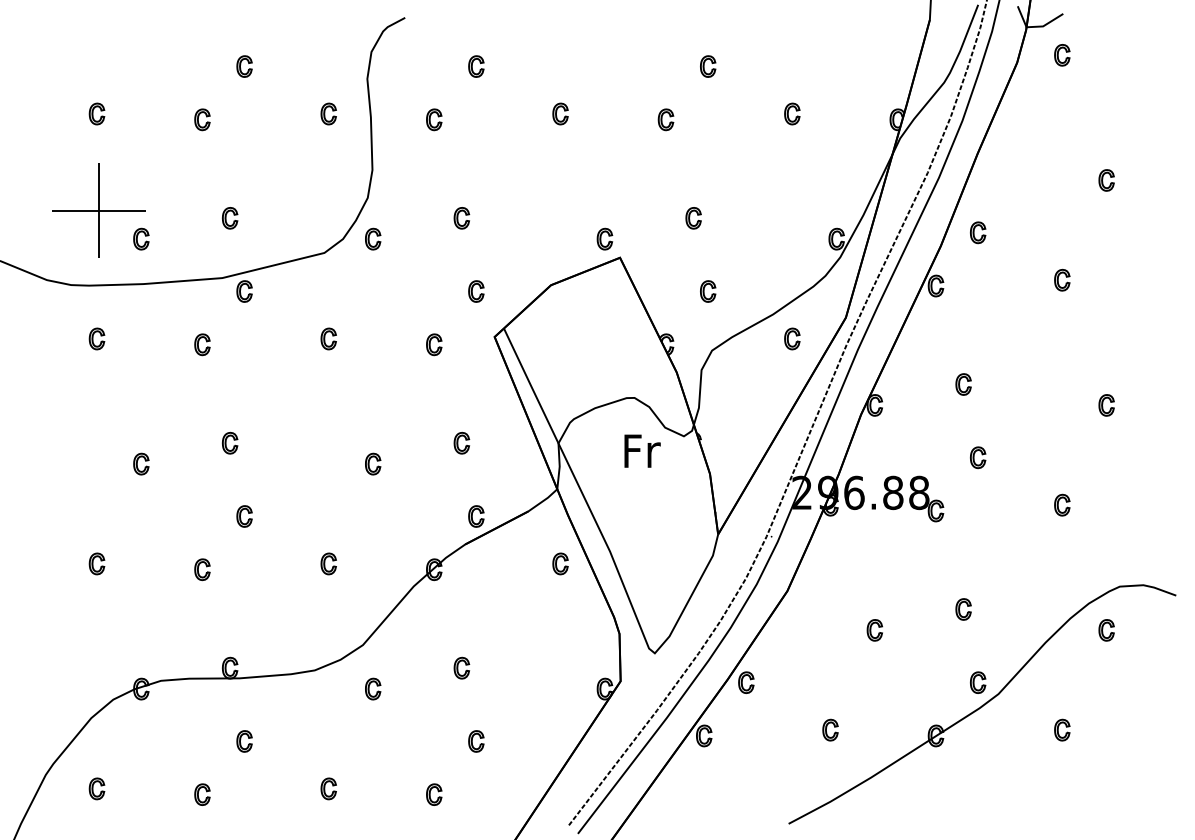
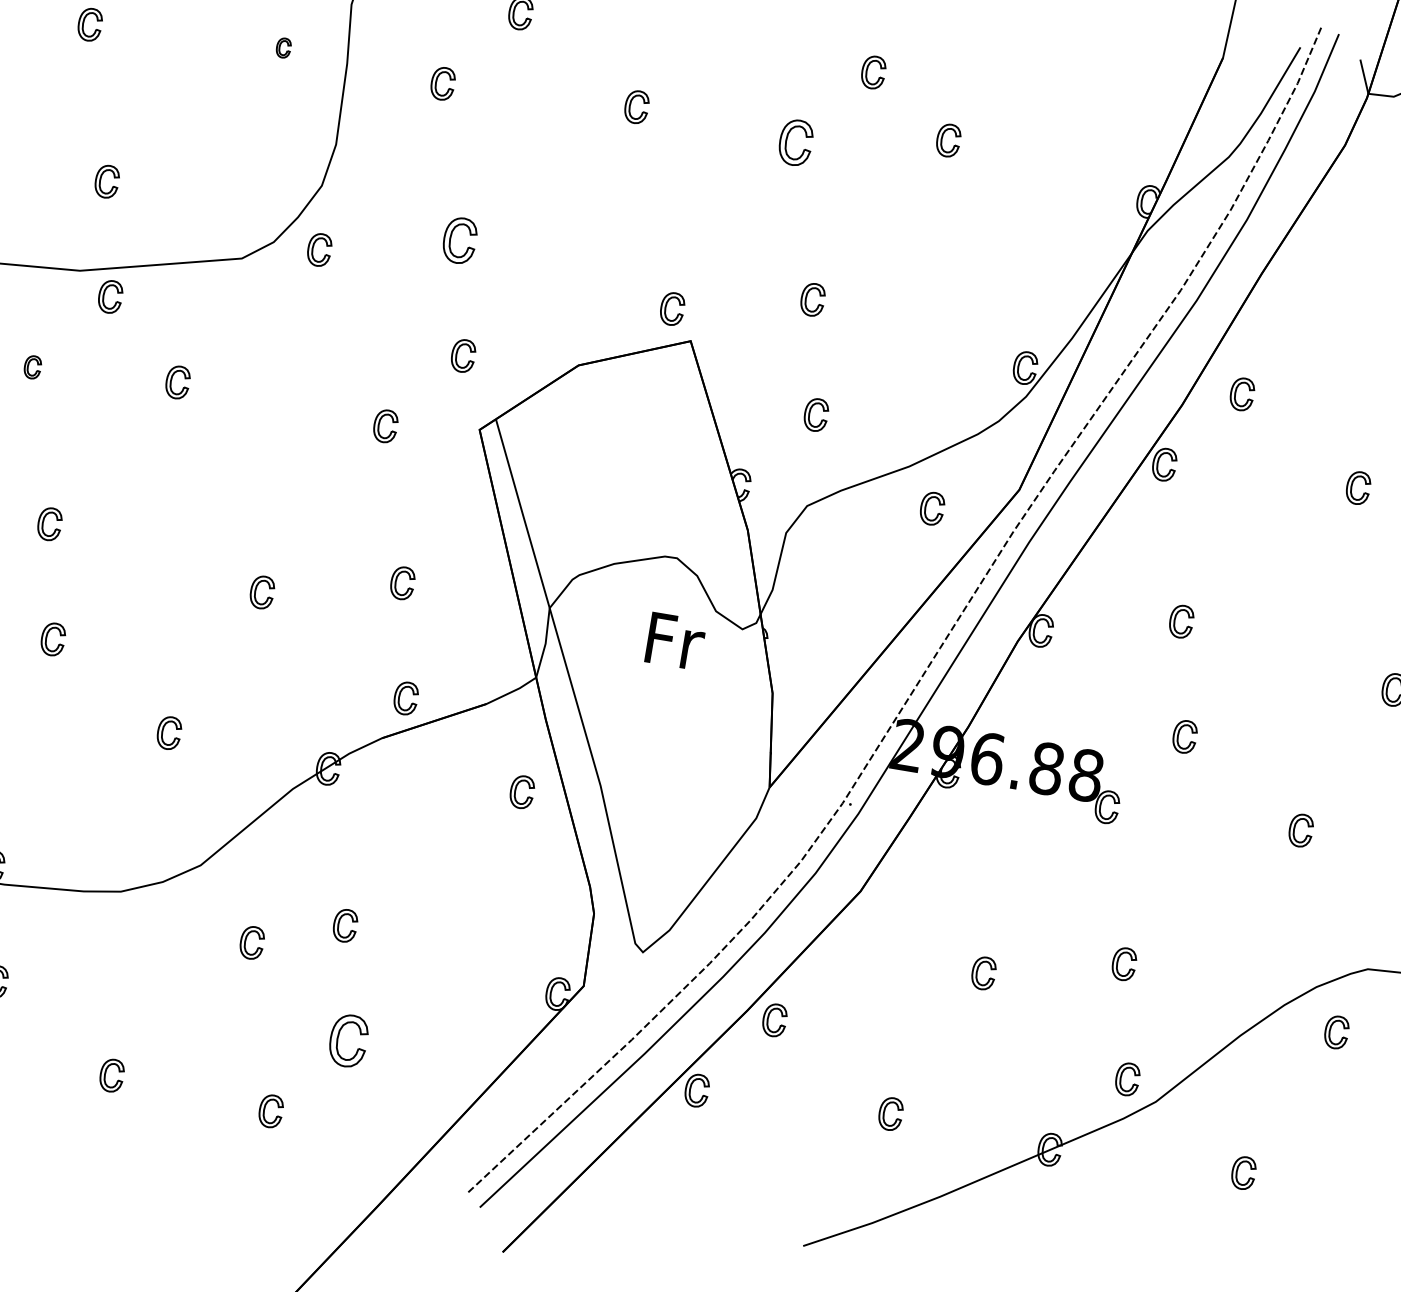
part: (328, 113) -> (283, 47), size x0.6
part: (792, 113) -> (948, 139), moved
part: (665, 119) -> (795, 142), size x1.4
part: (461, 218) -> (459, 240), size x1.4
part: (328, 338) -> (177, 381), moved
part: (202, 344) -> (32, 366), size x0.7
part: (373, 688) -> (252, 942), moved
part: (476, 741) -> (348, 1041), size x1.6

